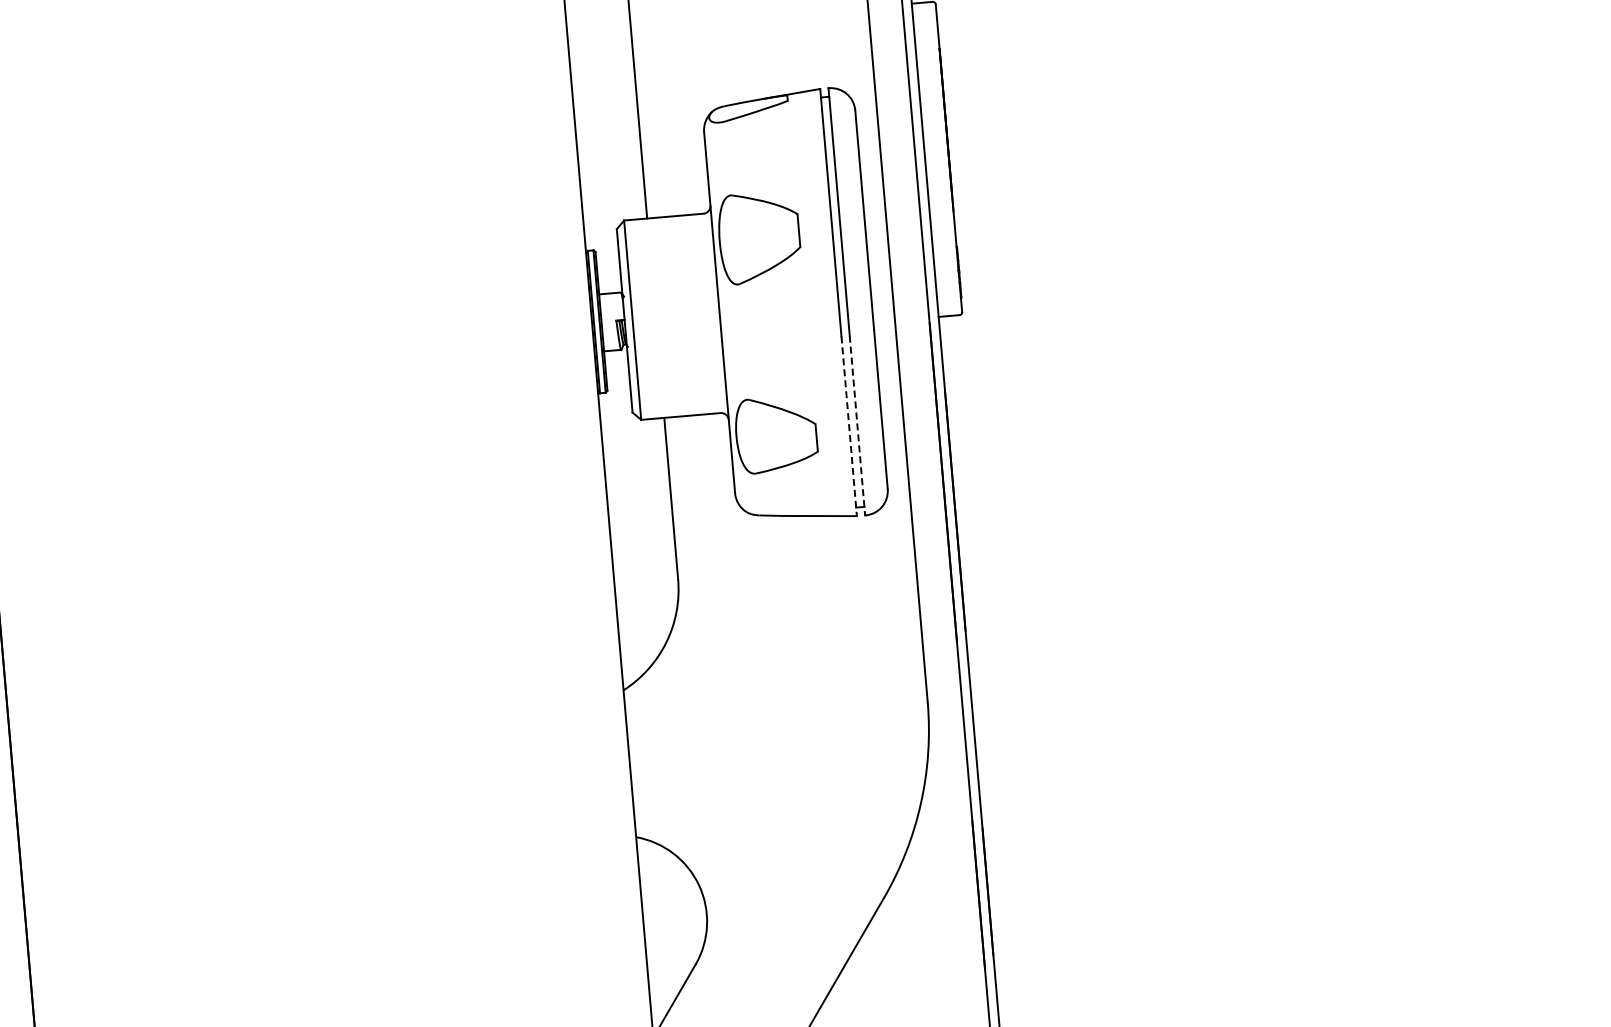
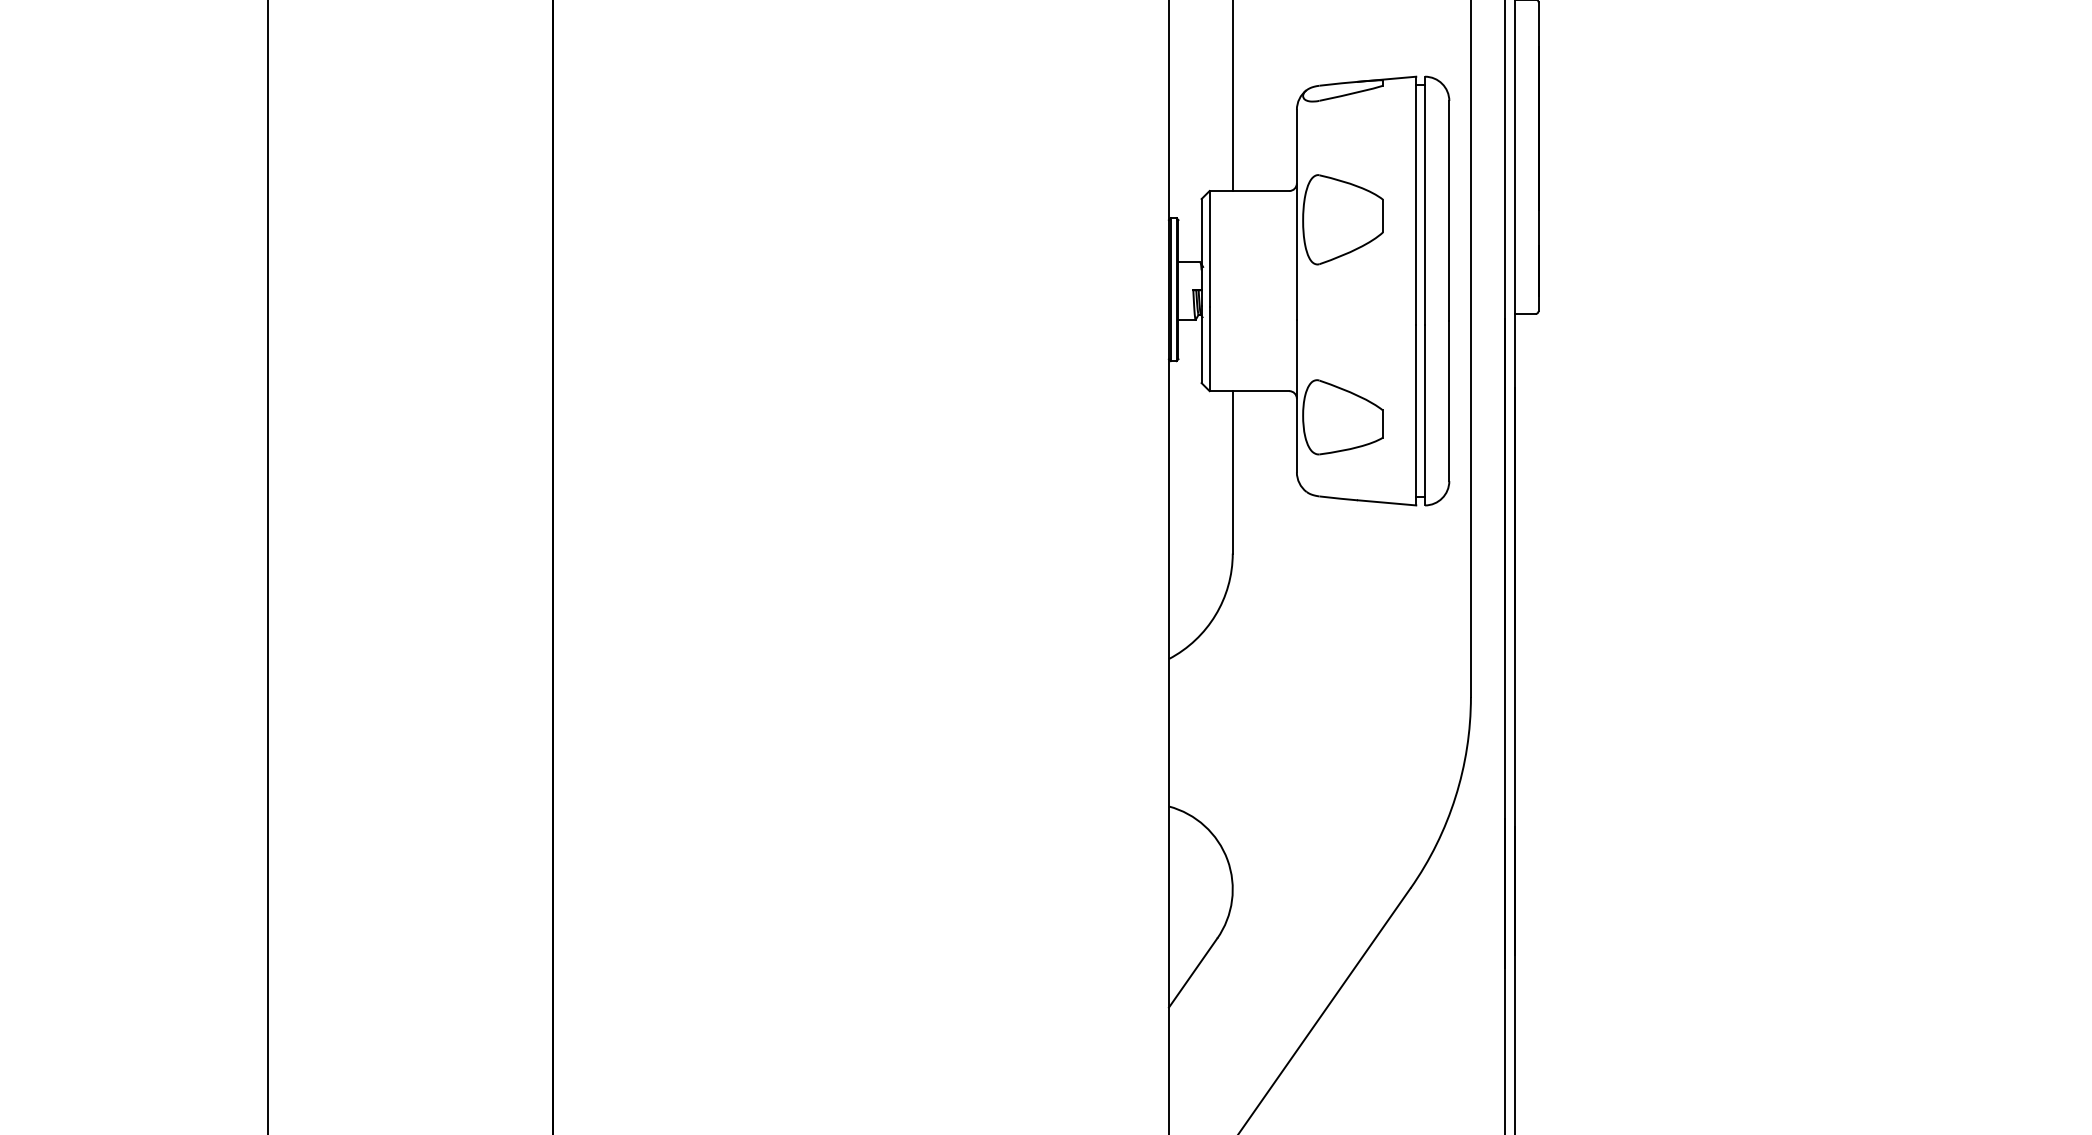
line: (857, 425) -> (1424, 415), dashed -> solid
line: (849, 426) -> (1416, 415), dashed -> solid

